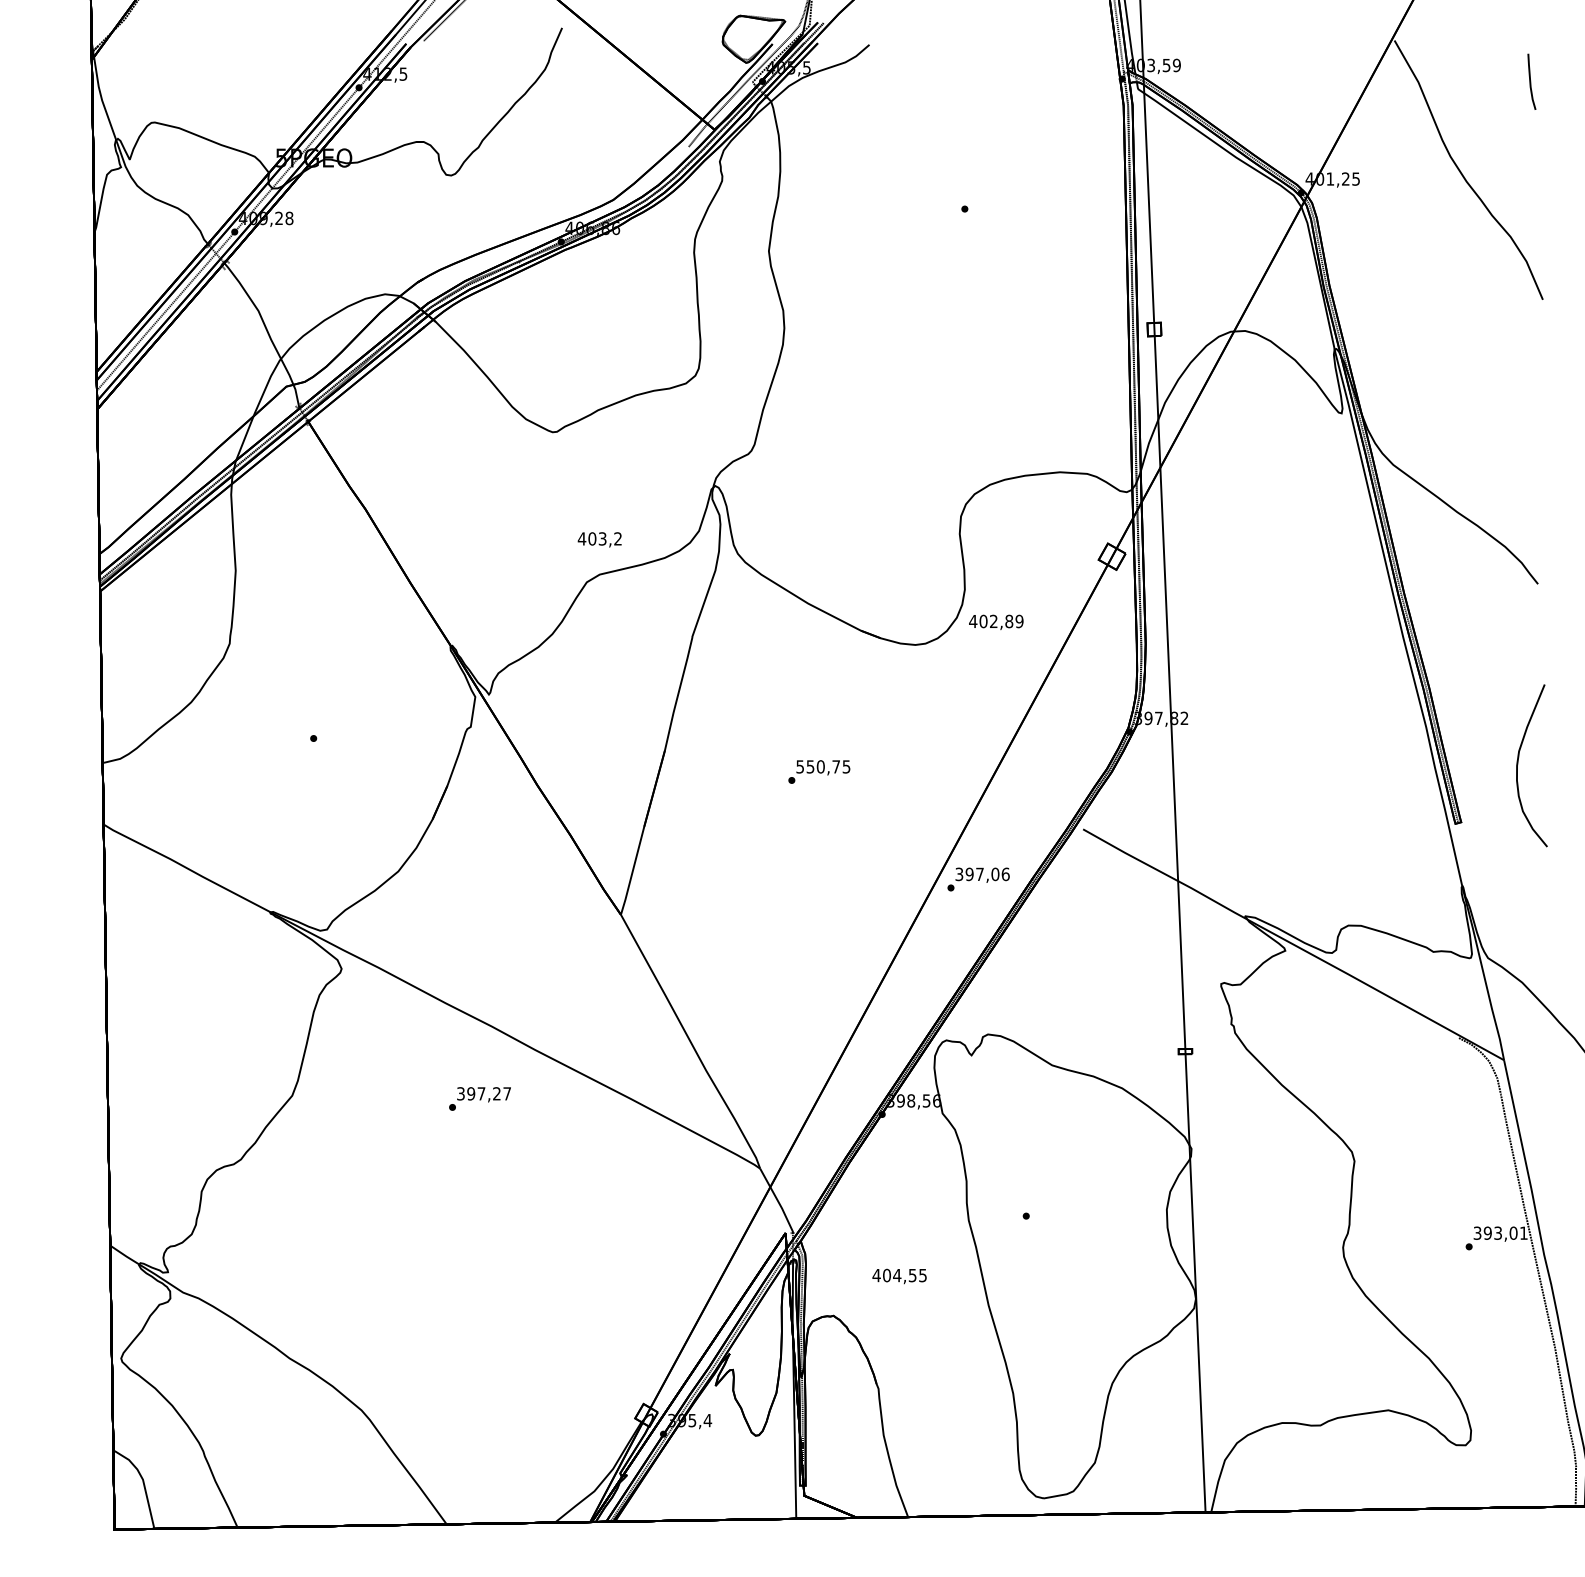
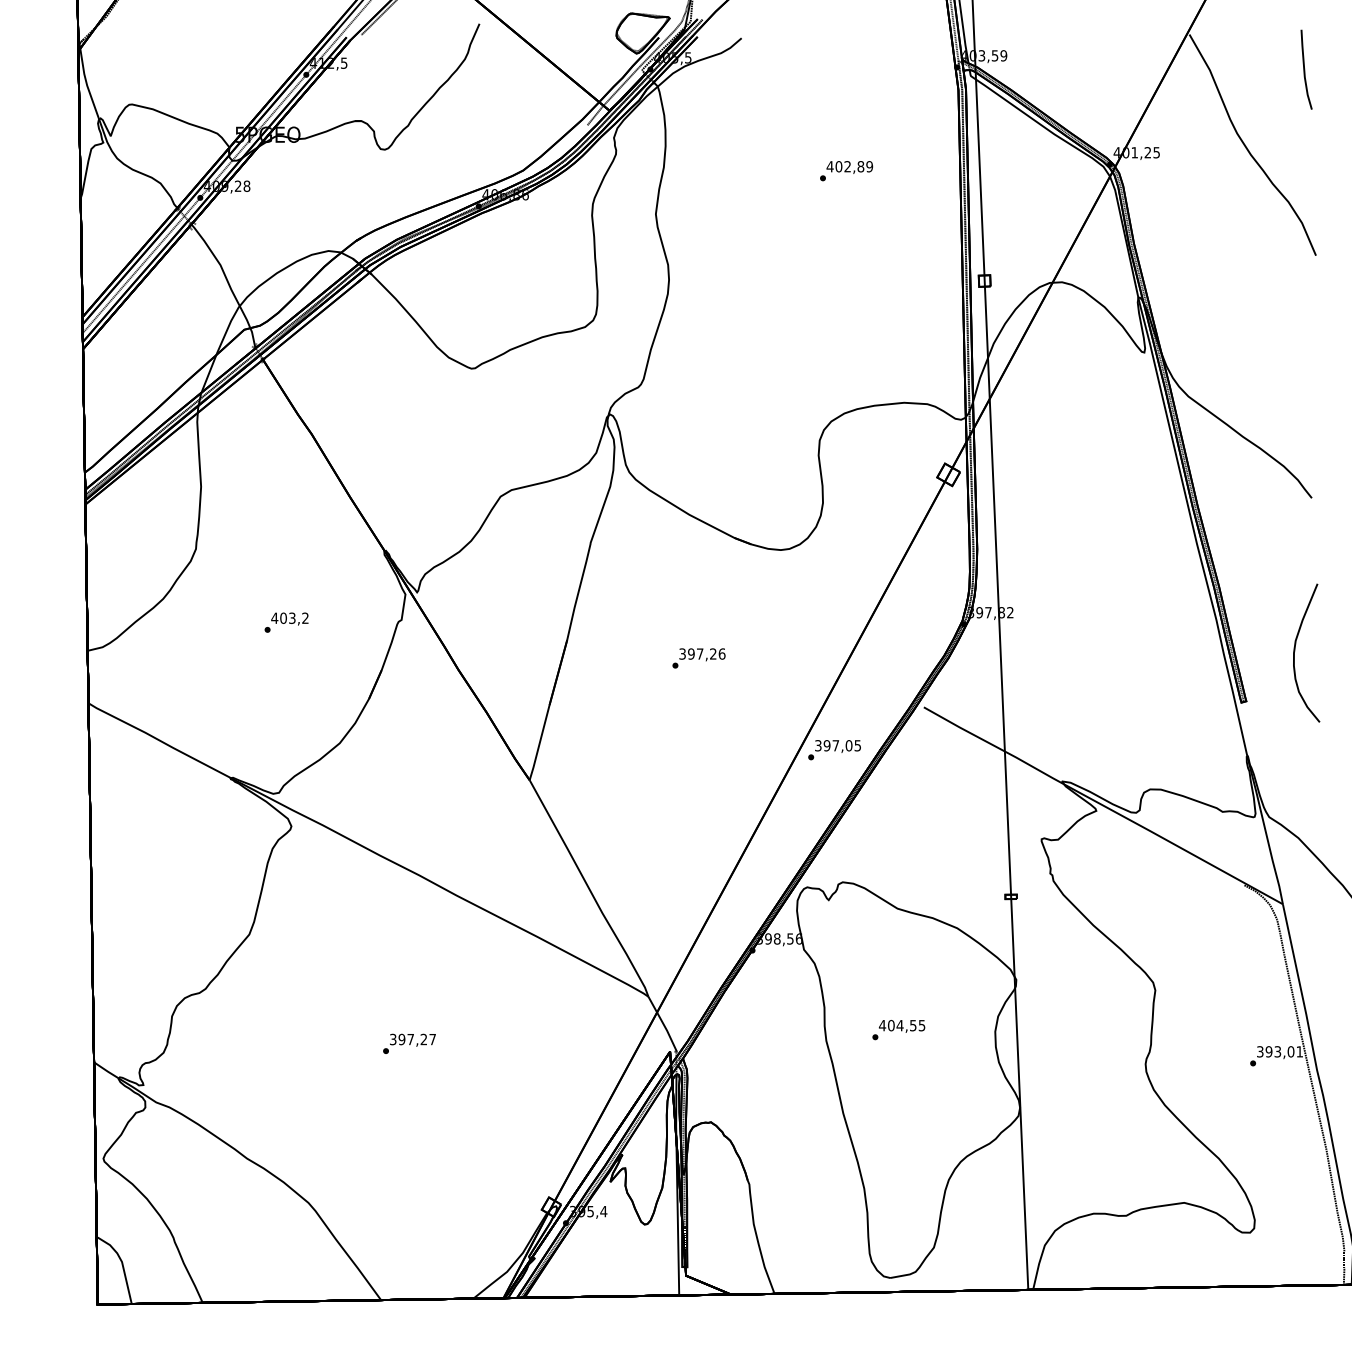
part: (1531, 81) -> (1306, 69), size x1.67
text: (599, 539) -> (289, 618), moved
text: (996, 621) -> (849, 166), moved
text: (823, 766) -> (702, 653), 550,75 -> 397,26
text: (1005, 874) -> (857, 745), 397,06 -> 397,05
text: (479, 1098) -> (409, 1043), moved
text: (899, 1276) -> (902, 1026), moved

